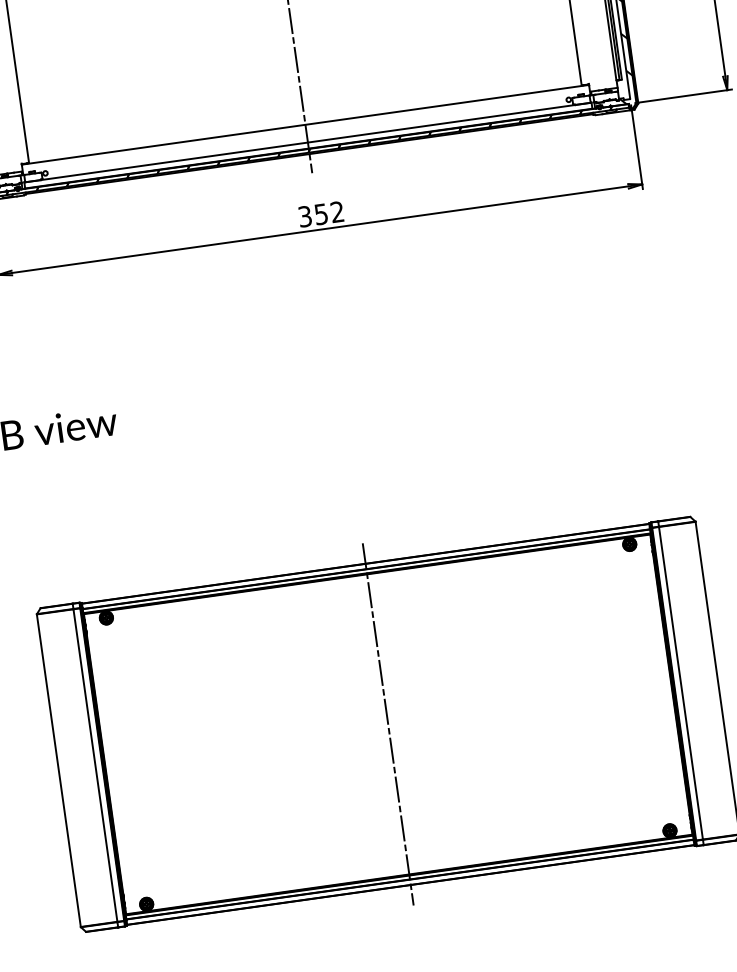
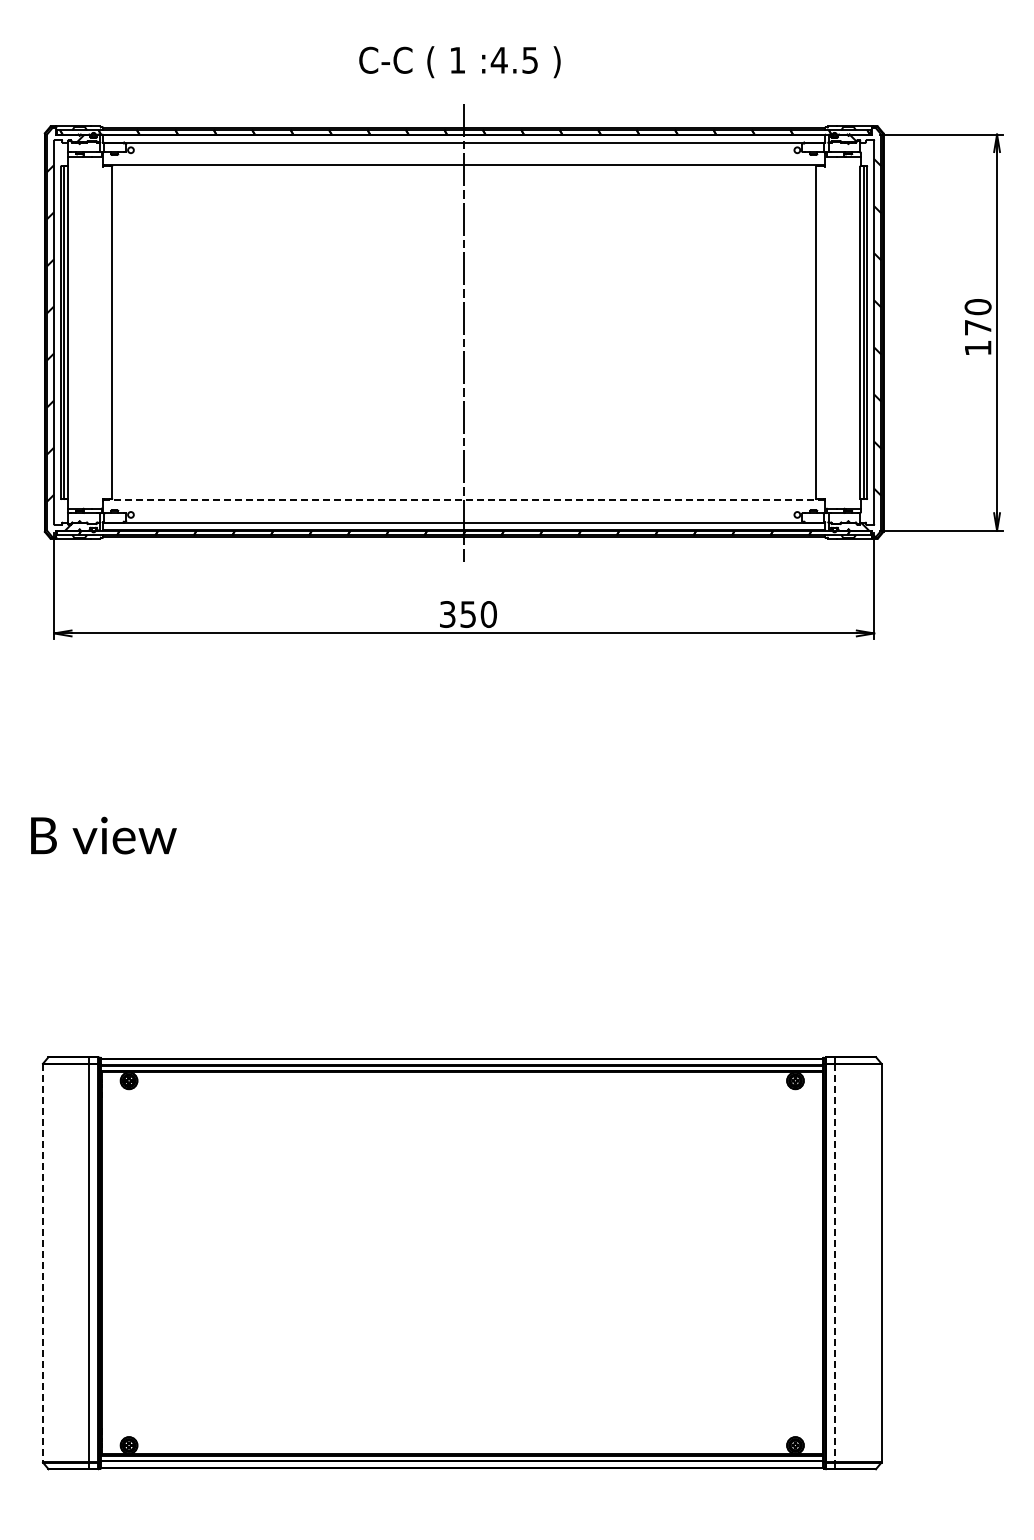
line: (304, 124) -> (463, 499), solid -> dashed
text: (337, 212) -> (488, 614), 352 -> 350
line: (681, 683) -> (835, 1263), solid -> dashed
line: (388, 723) -> (462, 1262), removed
line: (58, 771) -> (42, 1263), solid -> dashed

